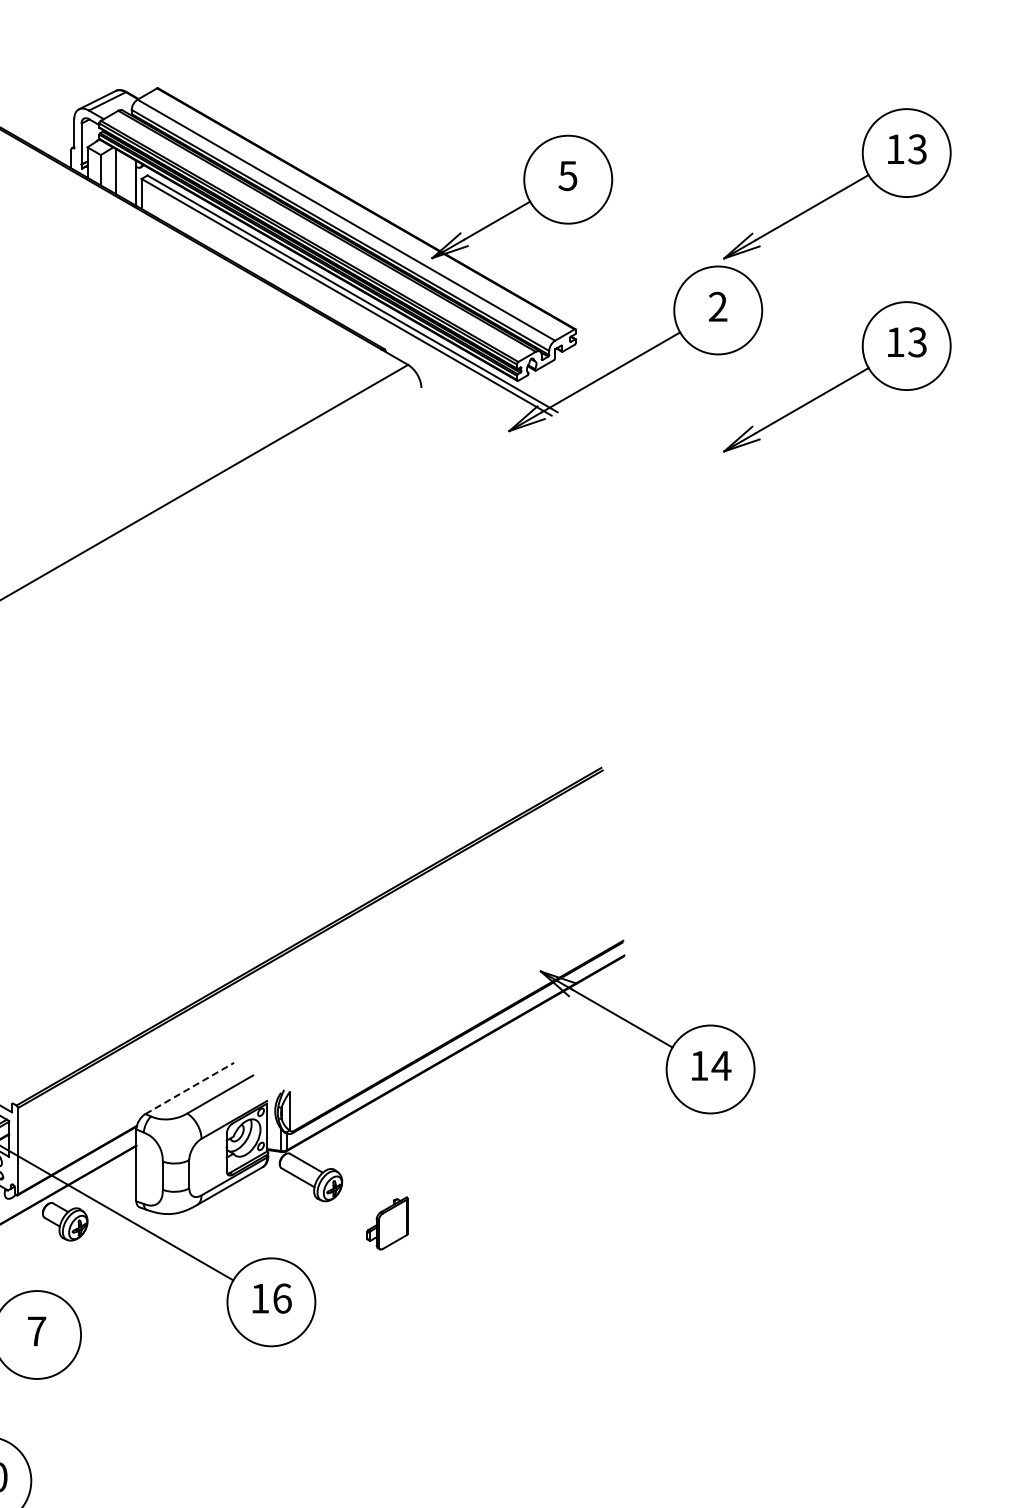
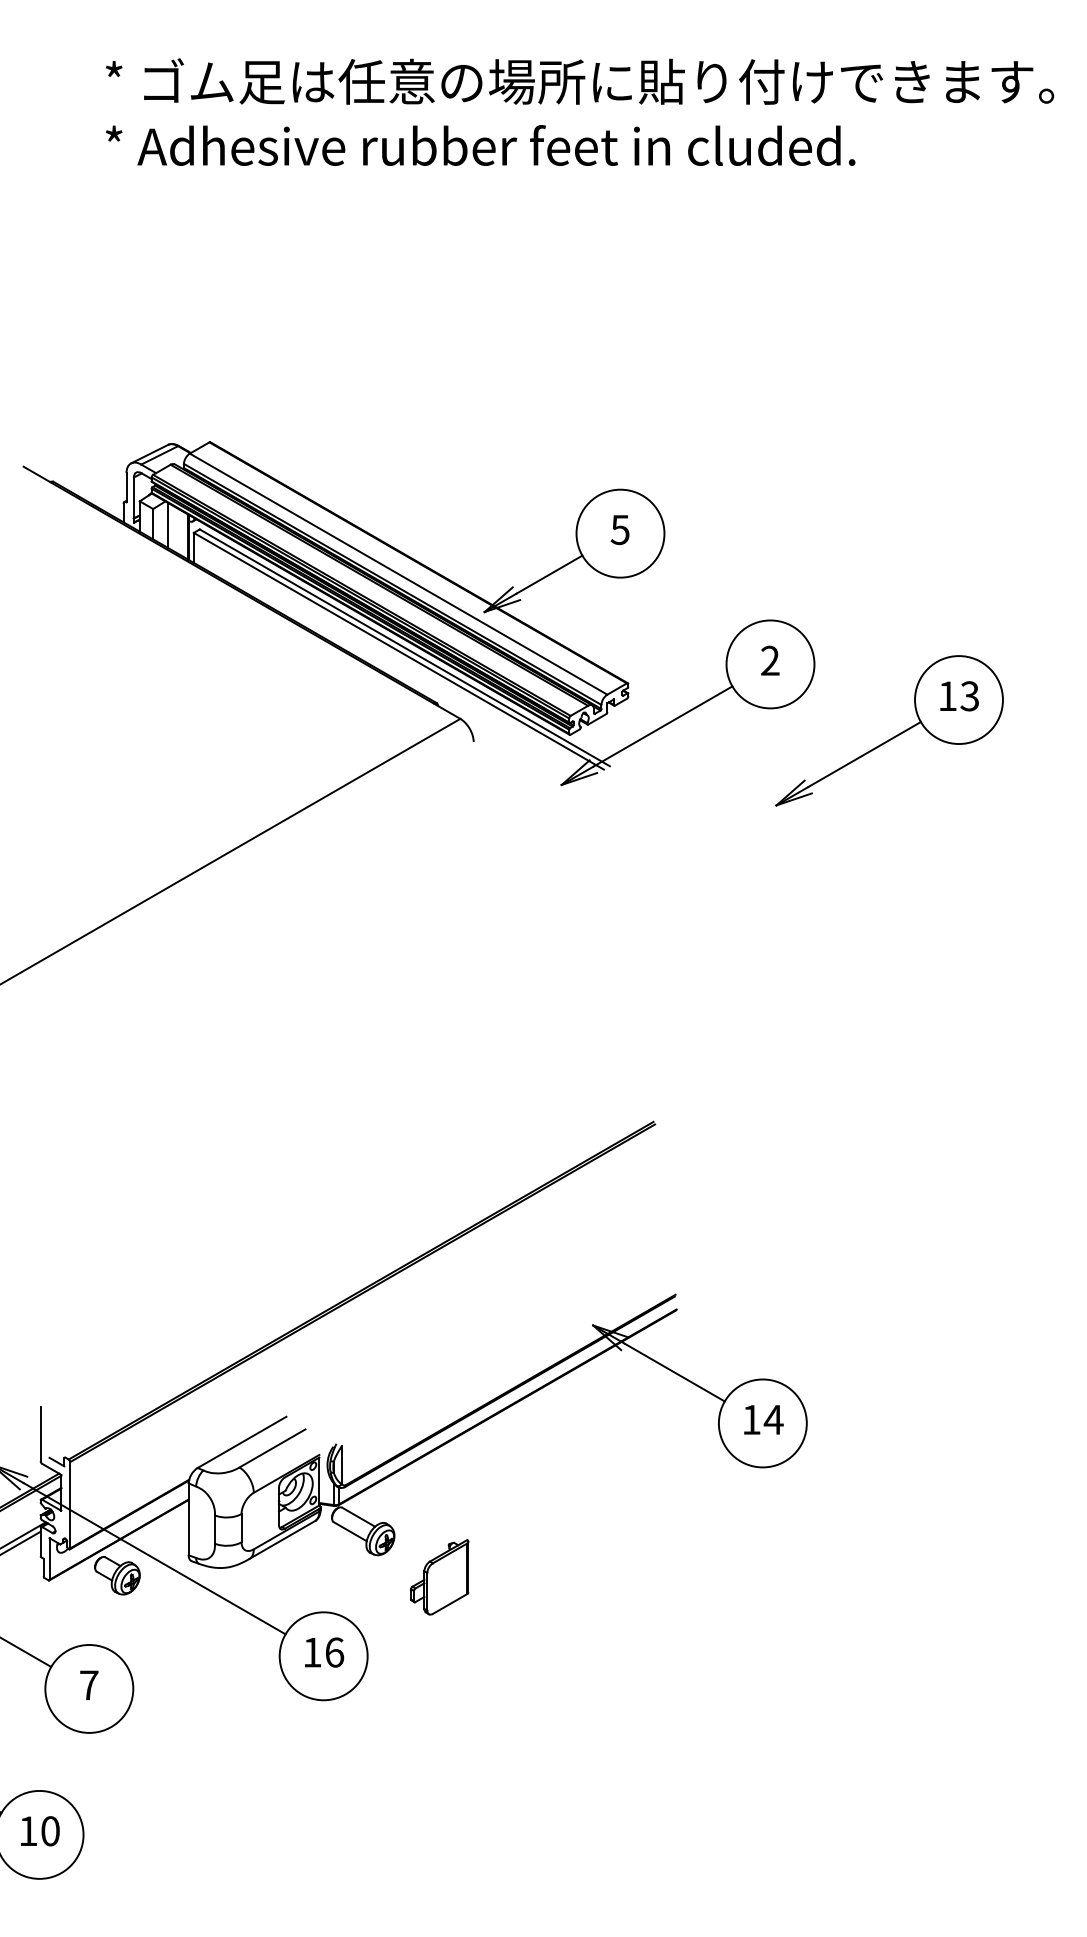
part: (841, 189) -> (893, 543), removed
line: (190, 1088) -> (242, 1442), dashed -> solid
part: (387, 1223) -> (439, 1577), size x1.43

